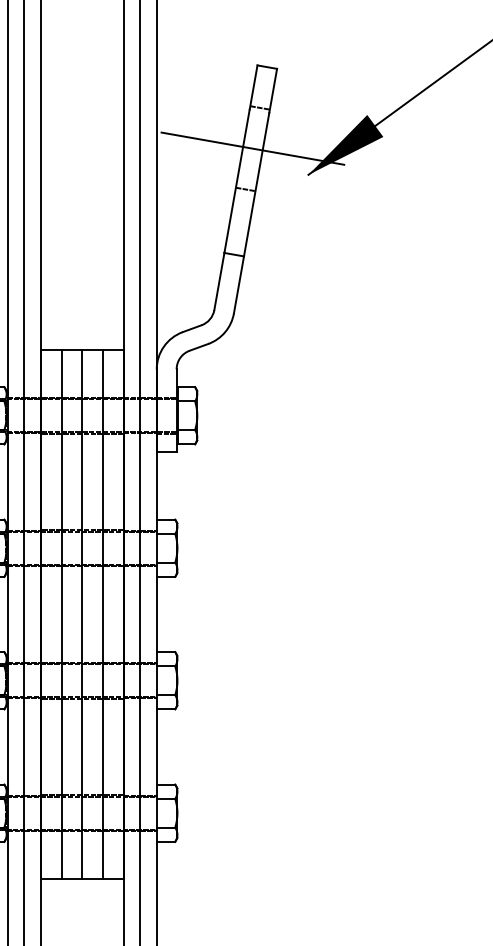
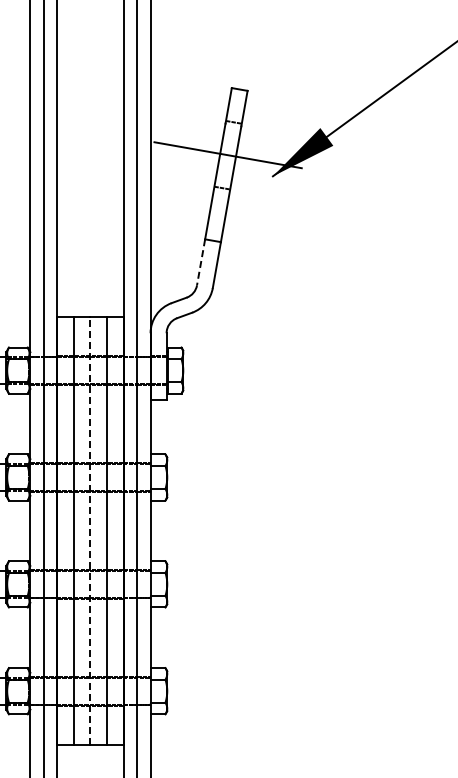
line: (219, 281) -> (201, 262), solid -> dashed
line: (82, 613) -> (90, 530), solid -> dashed

